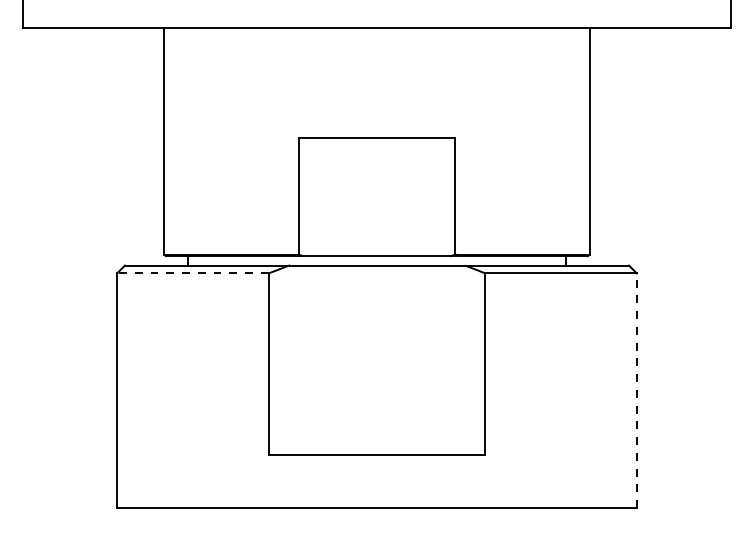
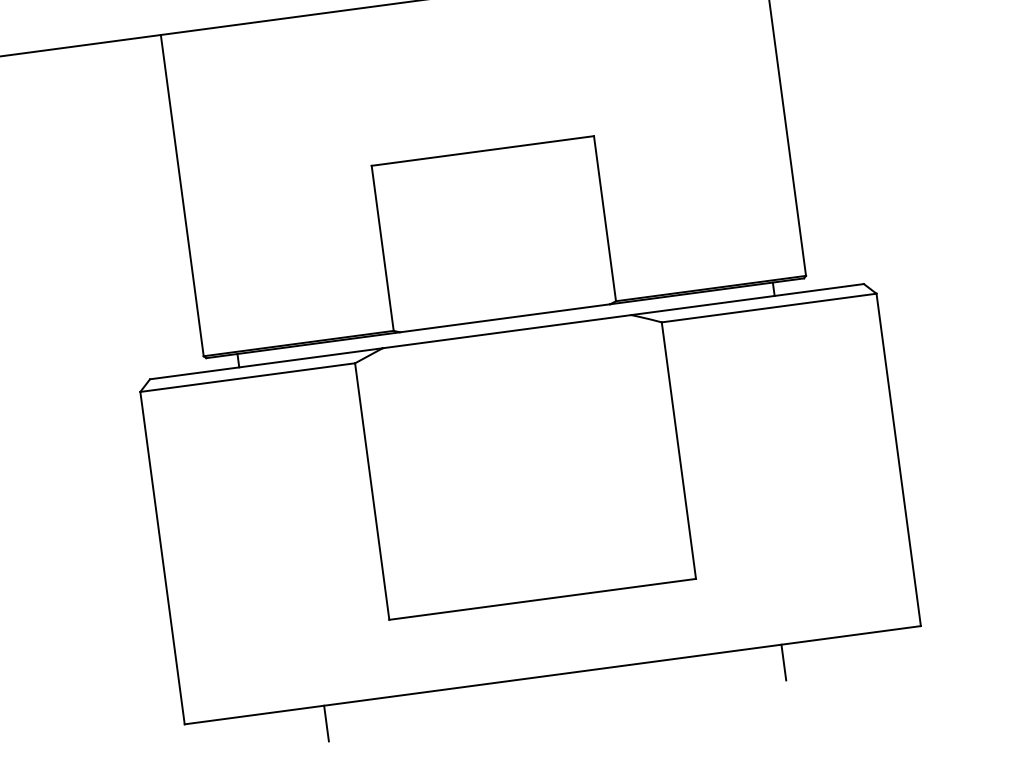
line: (192, 273) -> (247, 377), dashed -> solid
line: (636, 390) -> (898, 459), dashed -> solid
line: (215, 520) -> (326, 723), added
line: (538, 520) -> (783, 662), added

